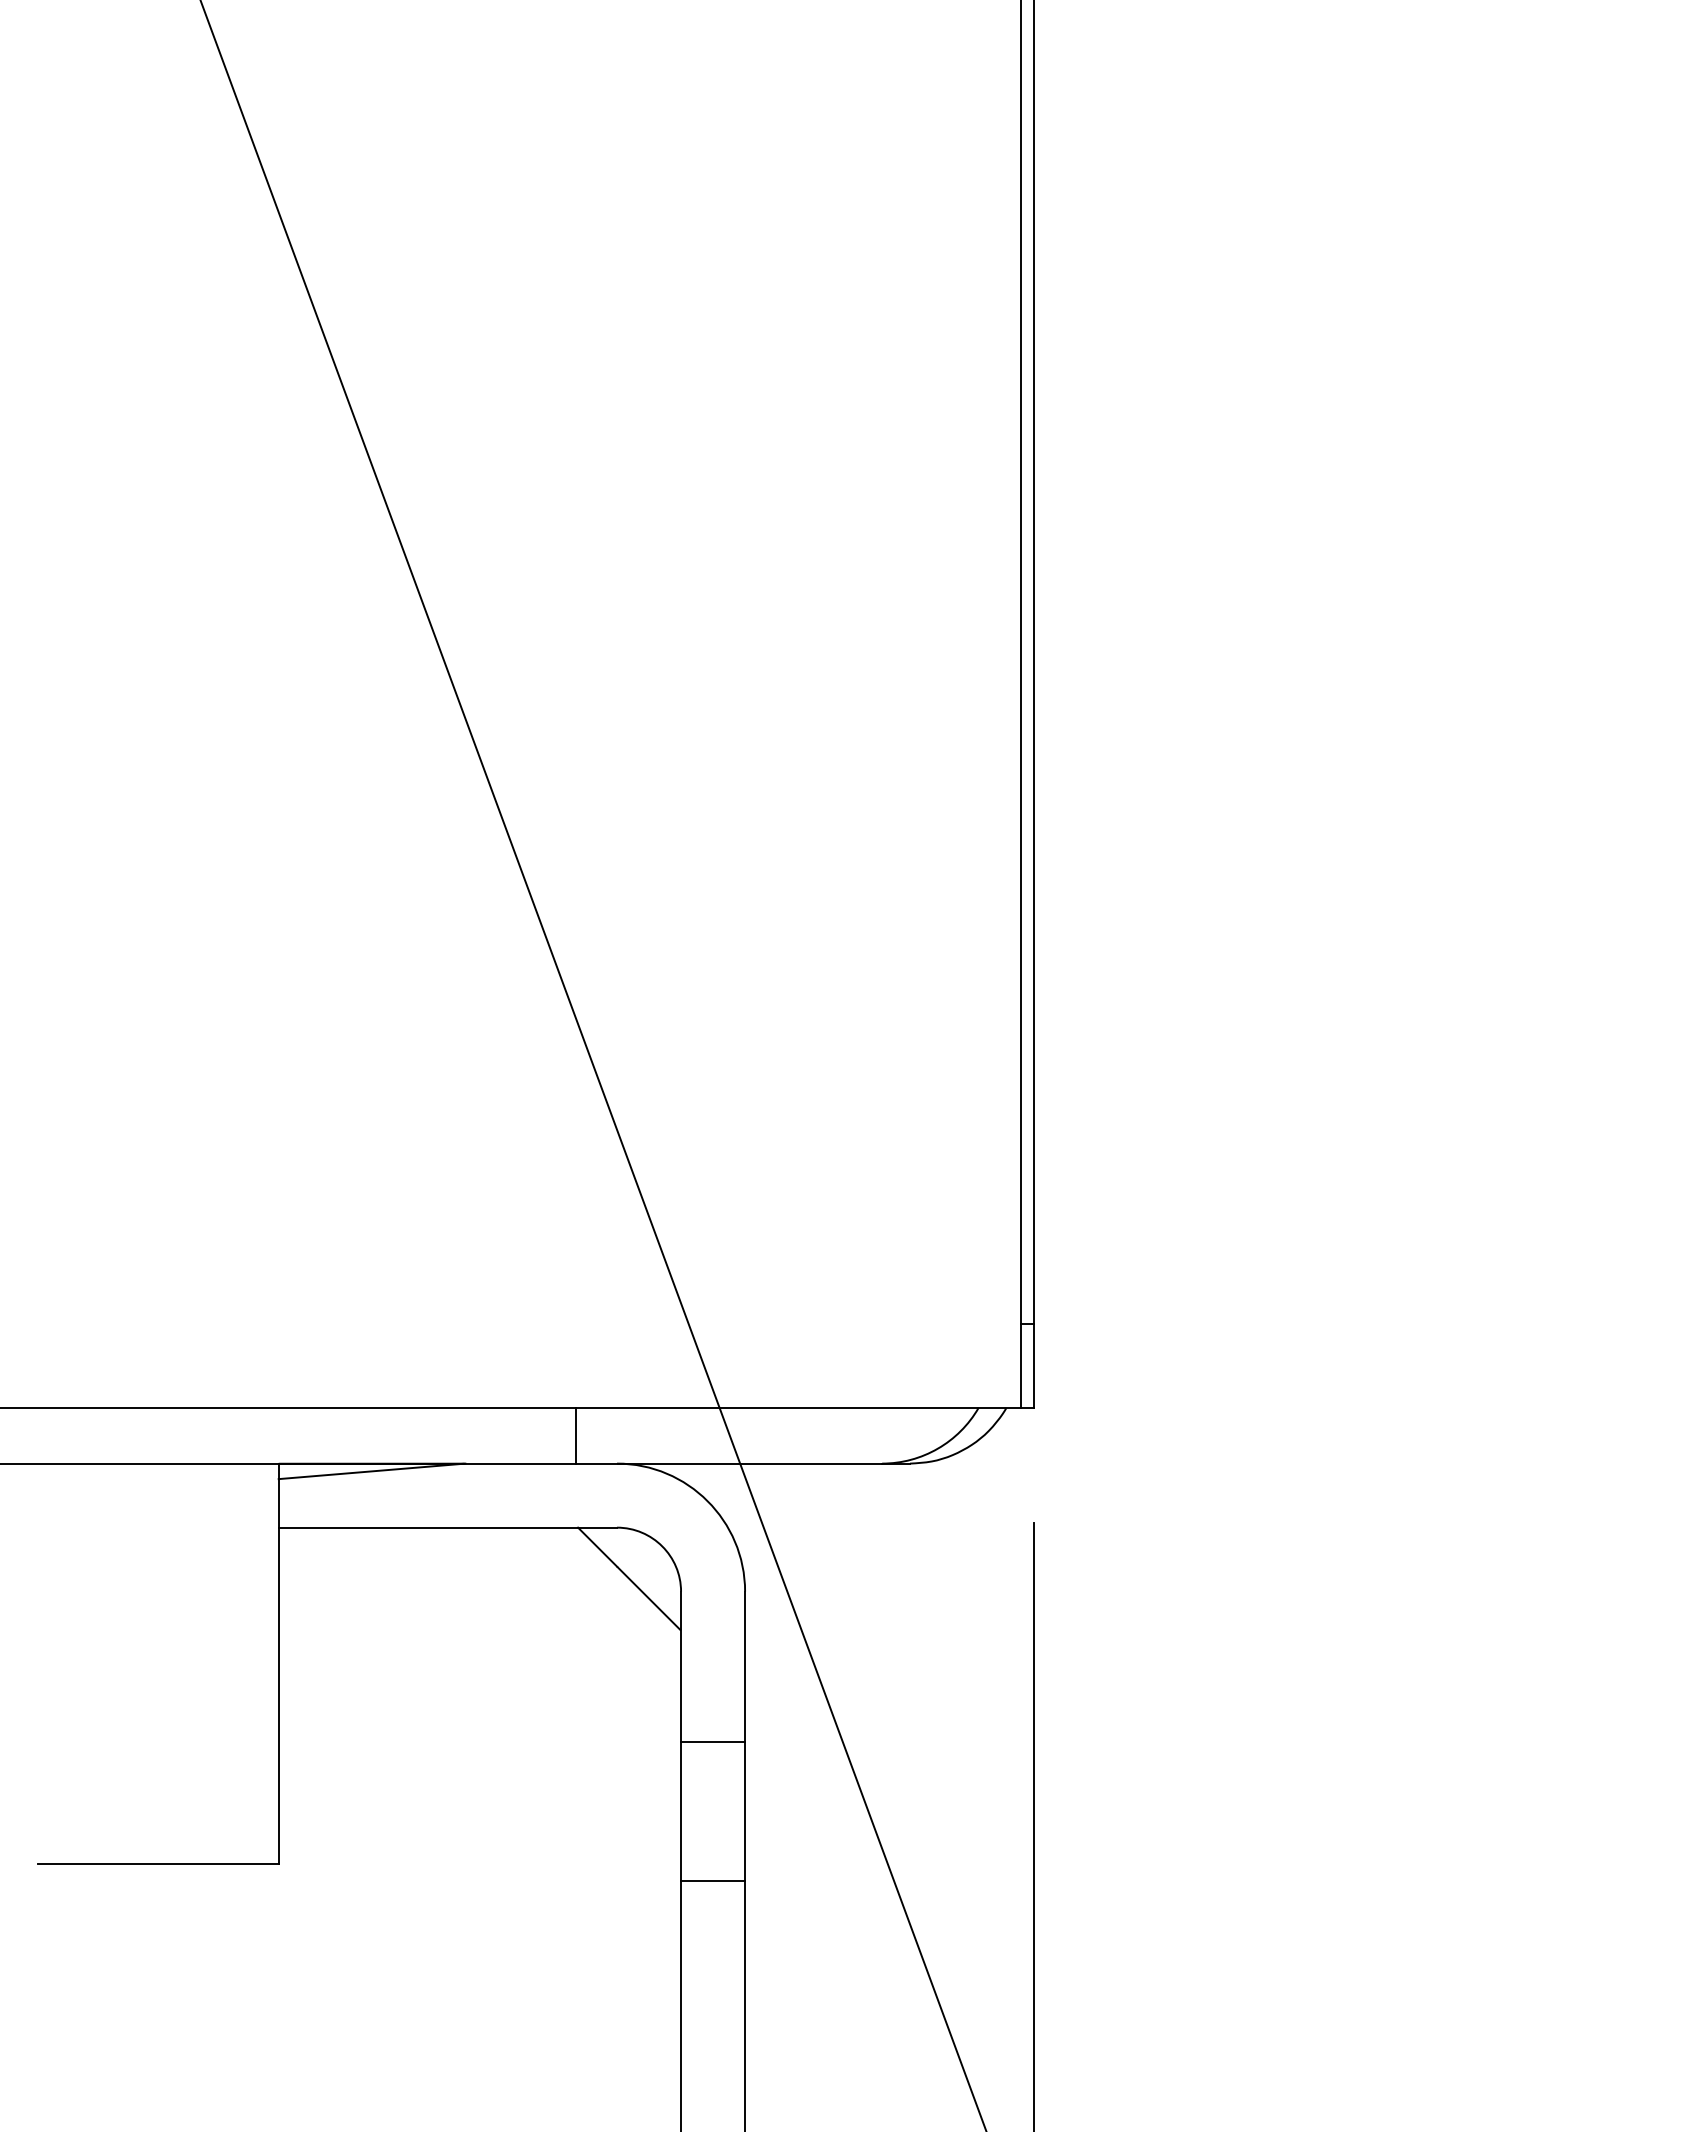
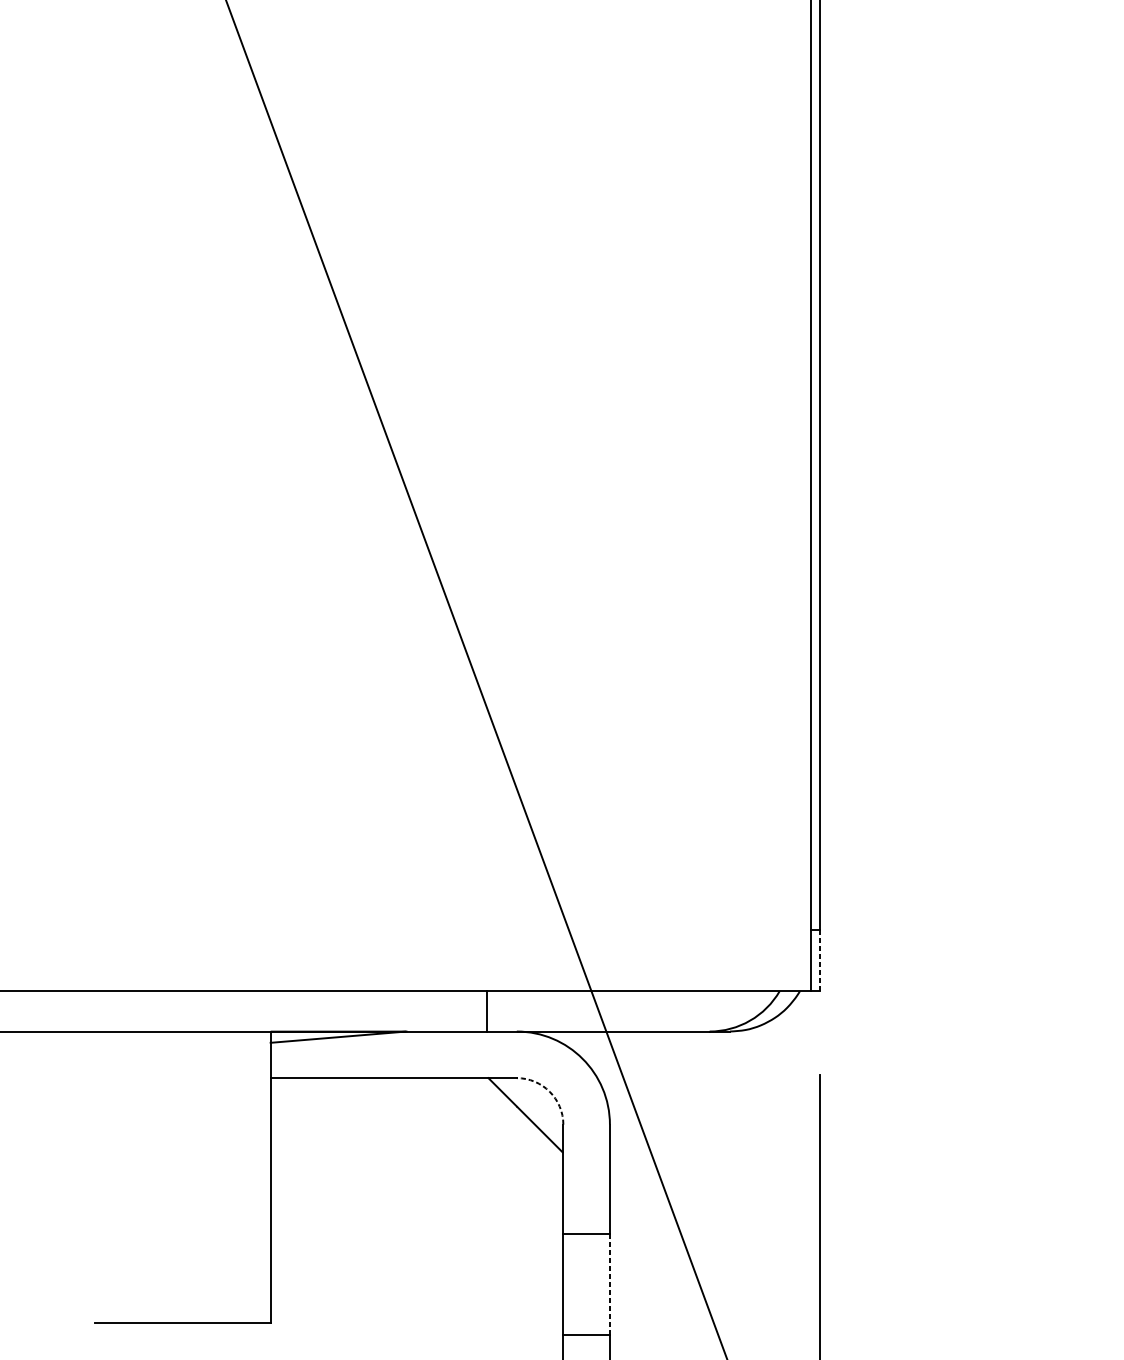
line: (1033, 1366) -> (819, 960), solid -> dashed
arc: (662, 1546) -> (549, 1091), solid -> dashed
line: (745, 1811) -> (610, 1284), solid -> dashed

